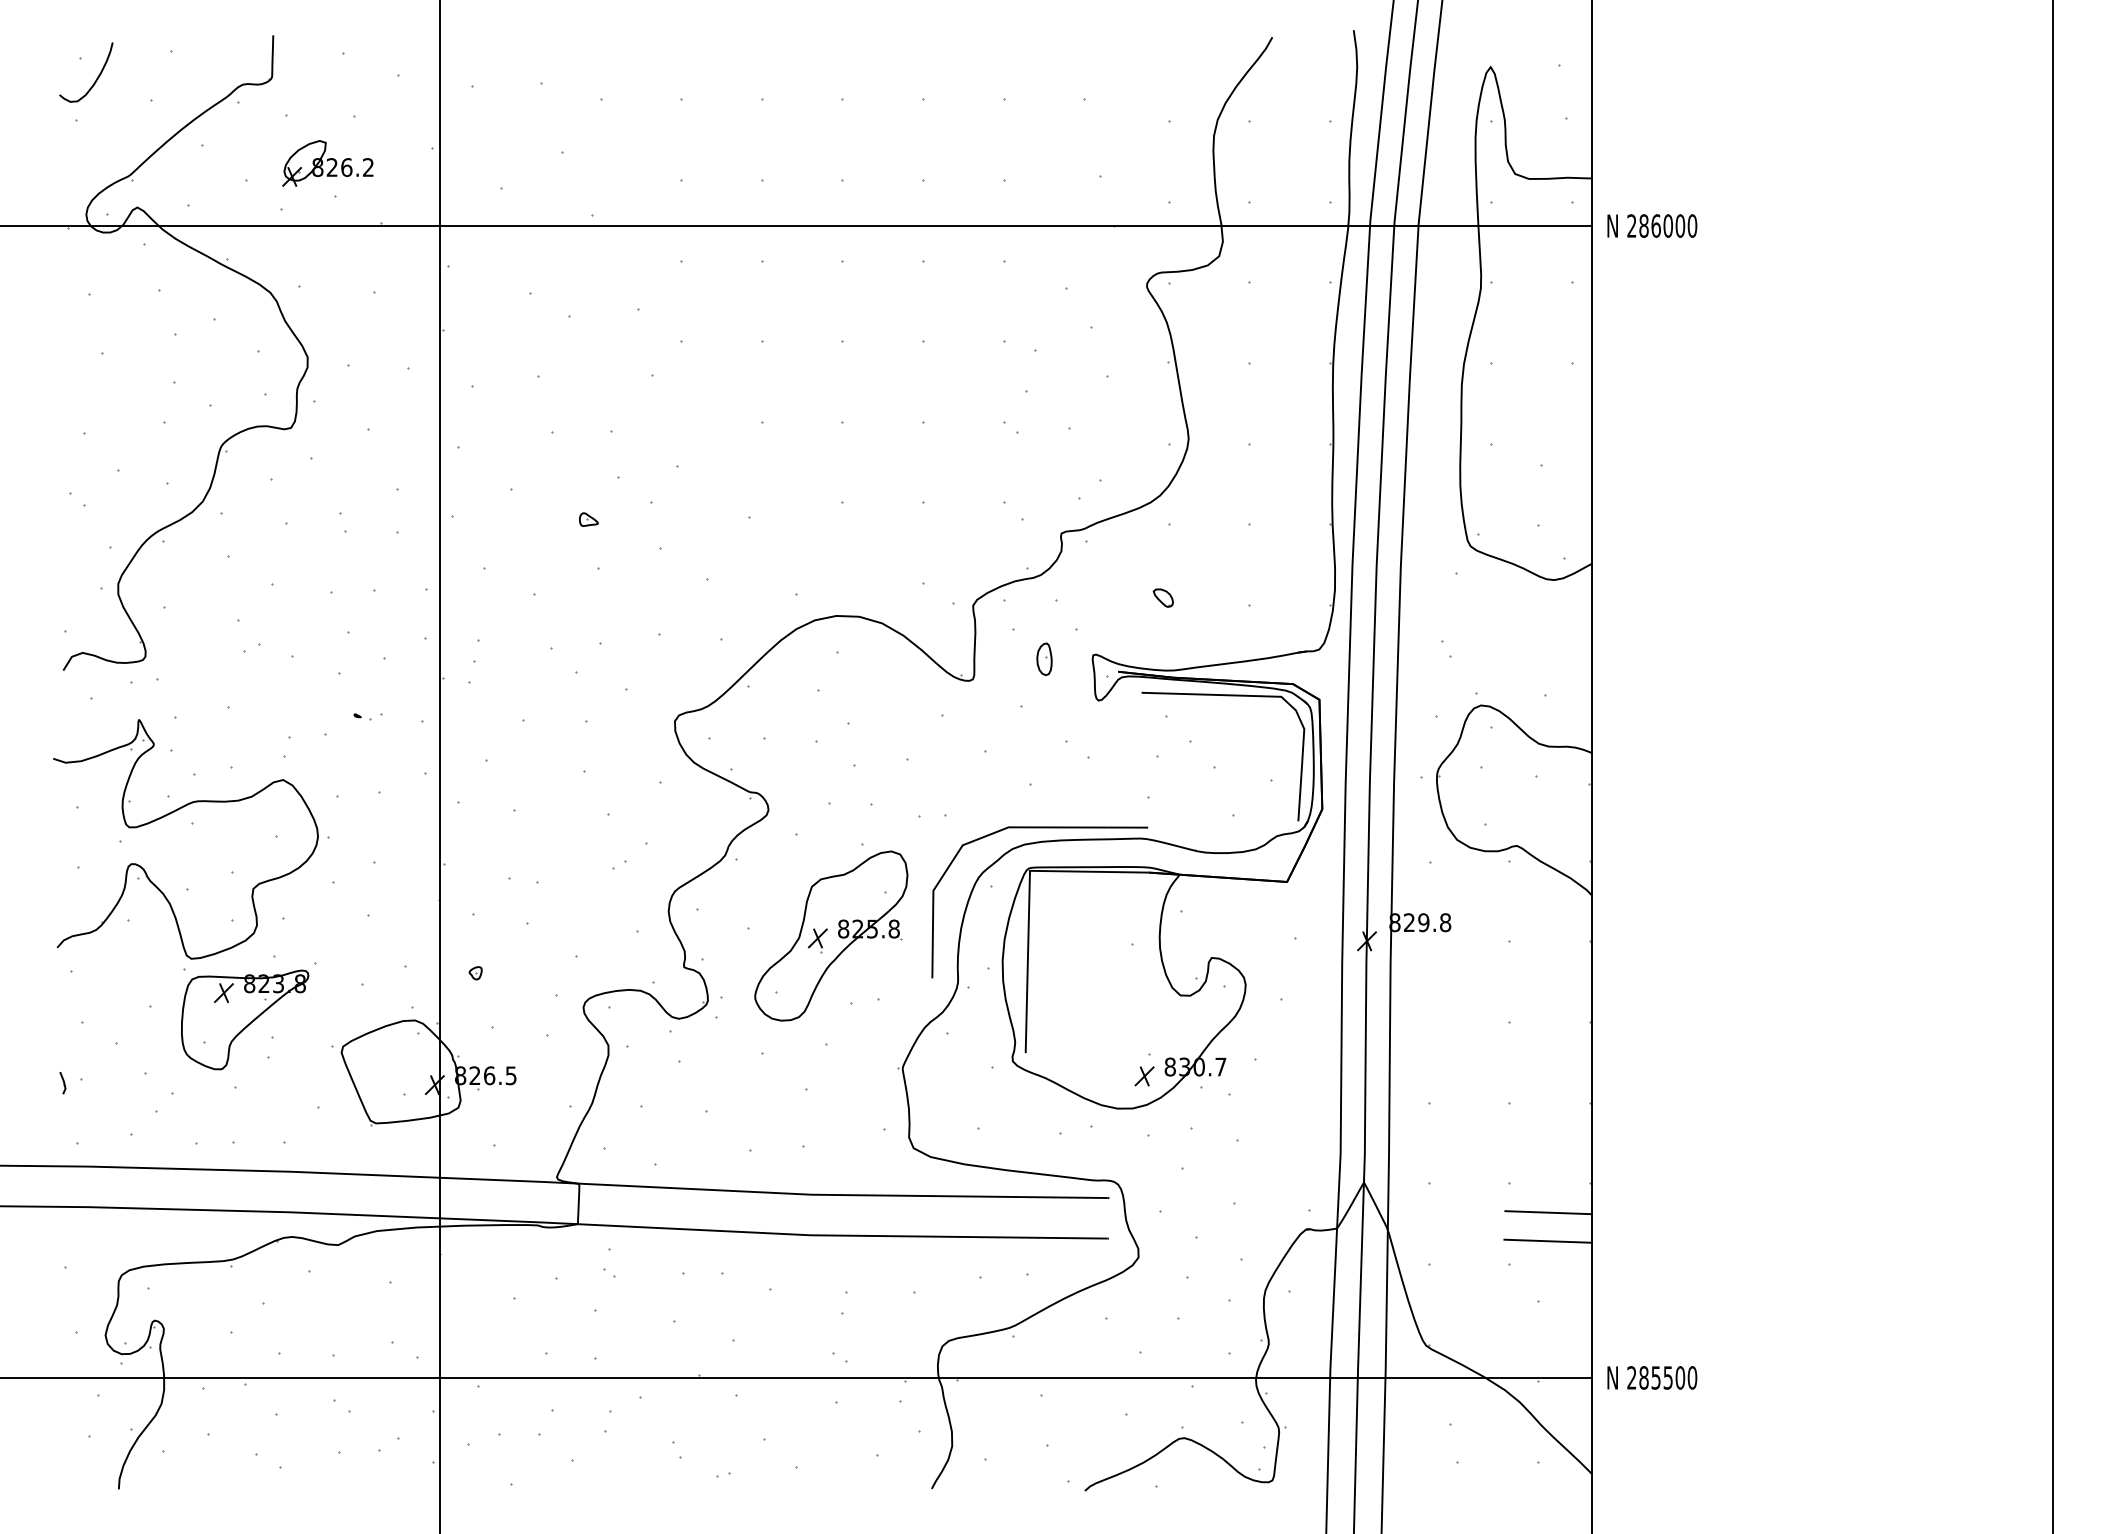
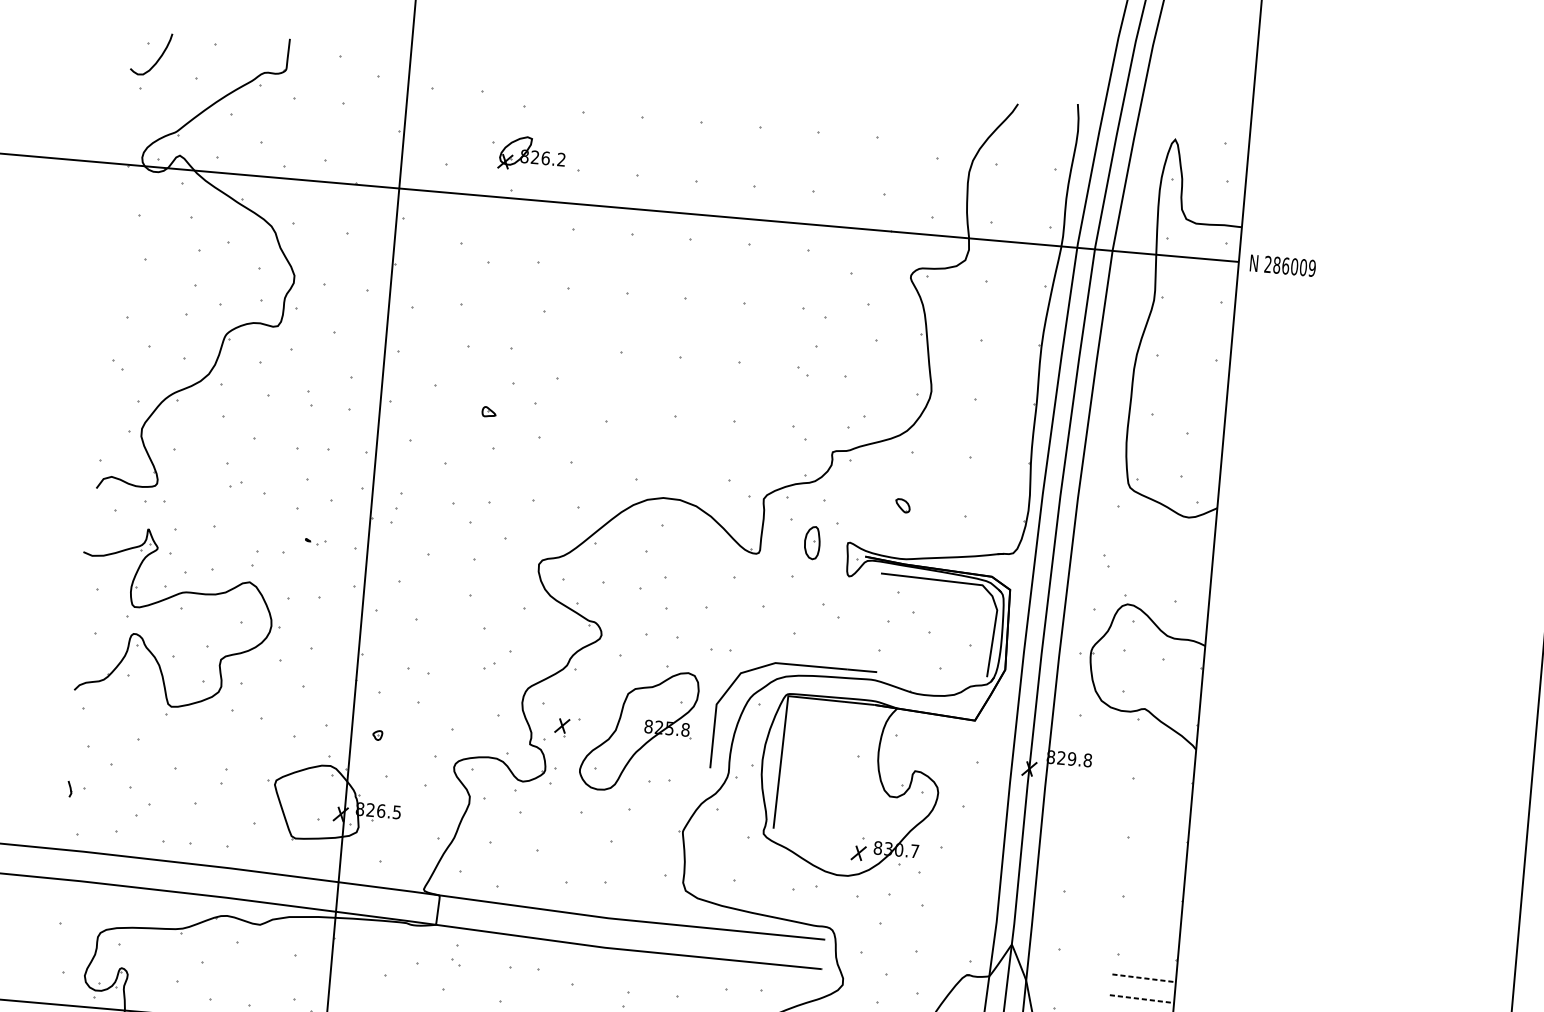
part: (327, 163) -> (531, 154), moved
text: (1692, 225) -> (1312, 267), 286000 -> 286009
part: (1044, 658) -> (812, 542), size x1.4
part: (817, 940) -> (561, 727), moved
part: (245, 1019) -> (206, 754), removed
line: (1548, 1212) -> (1144, 978), solid -> dashed
line: (1548, 1241) -> (1142, 999), solid -> dashed

